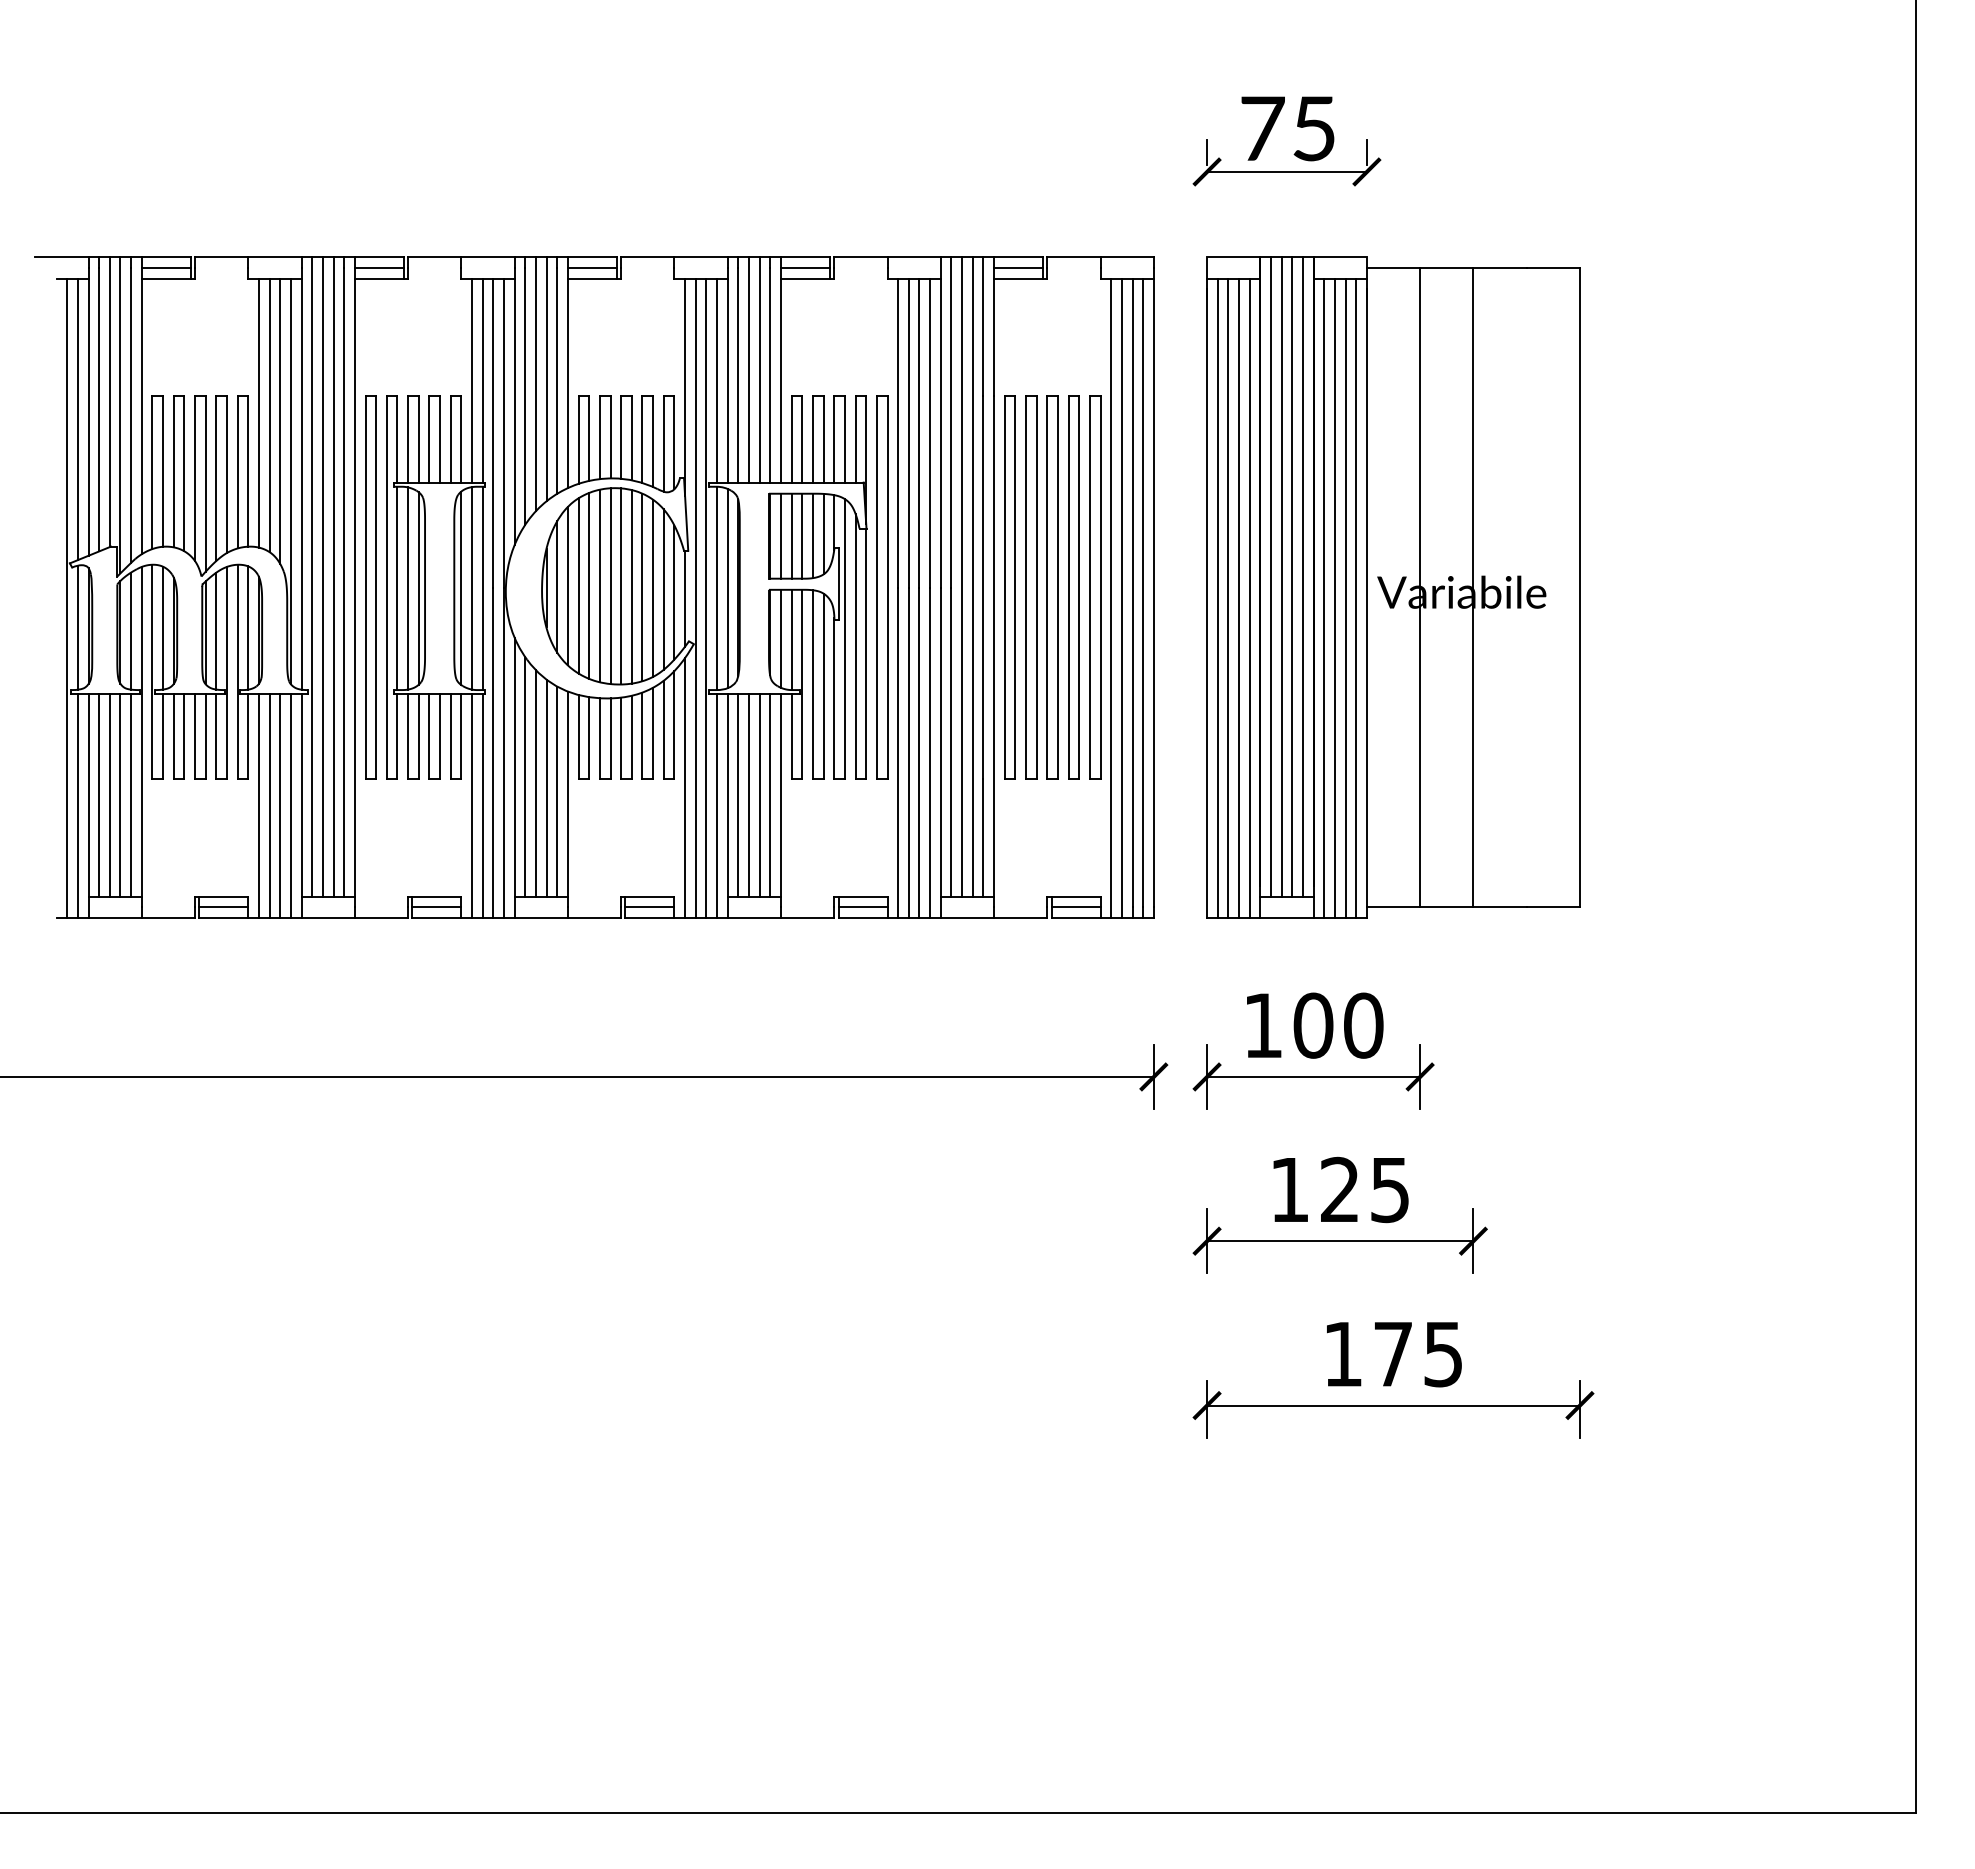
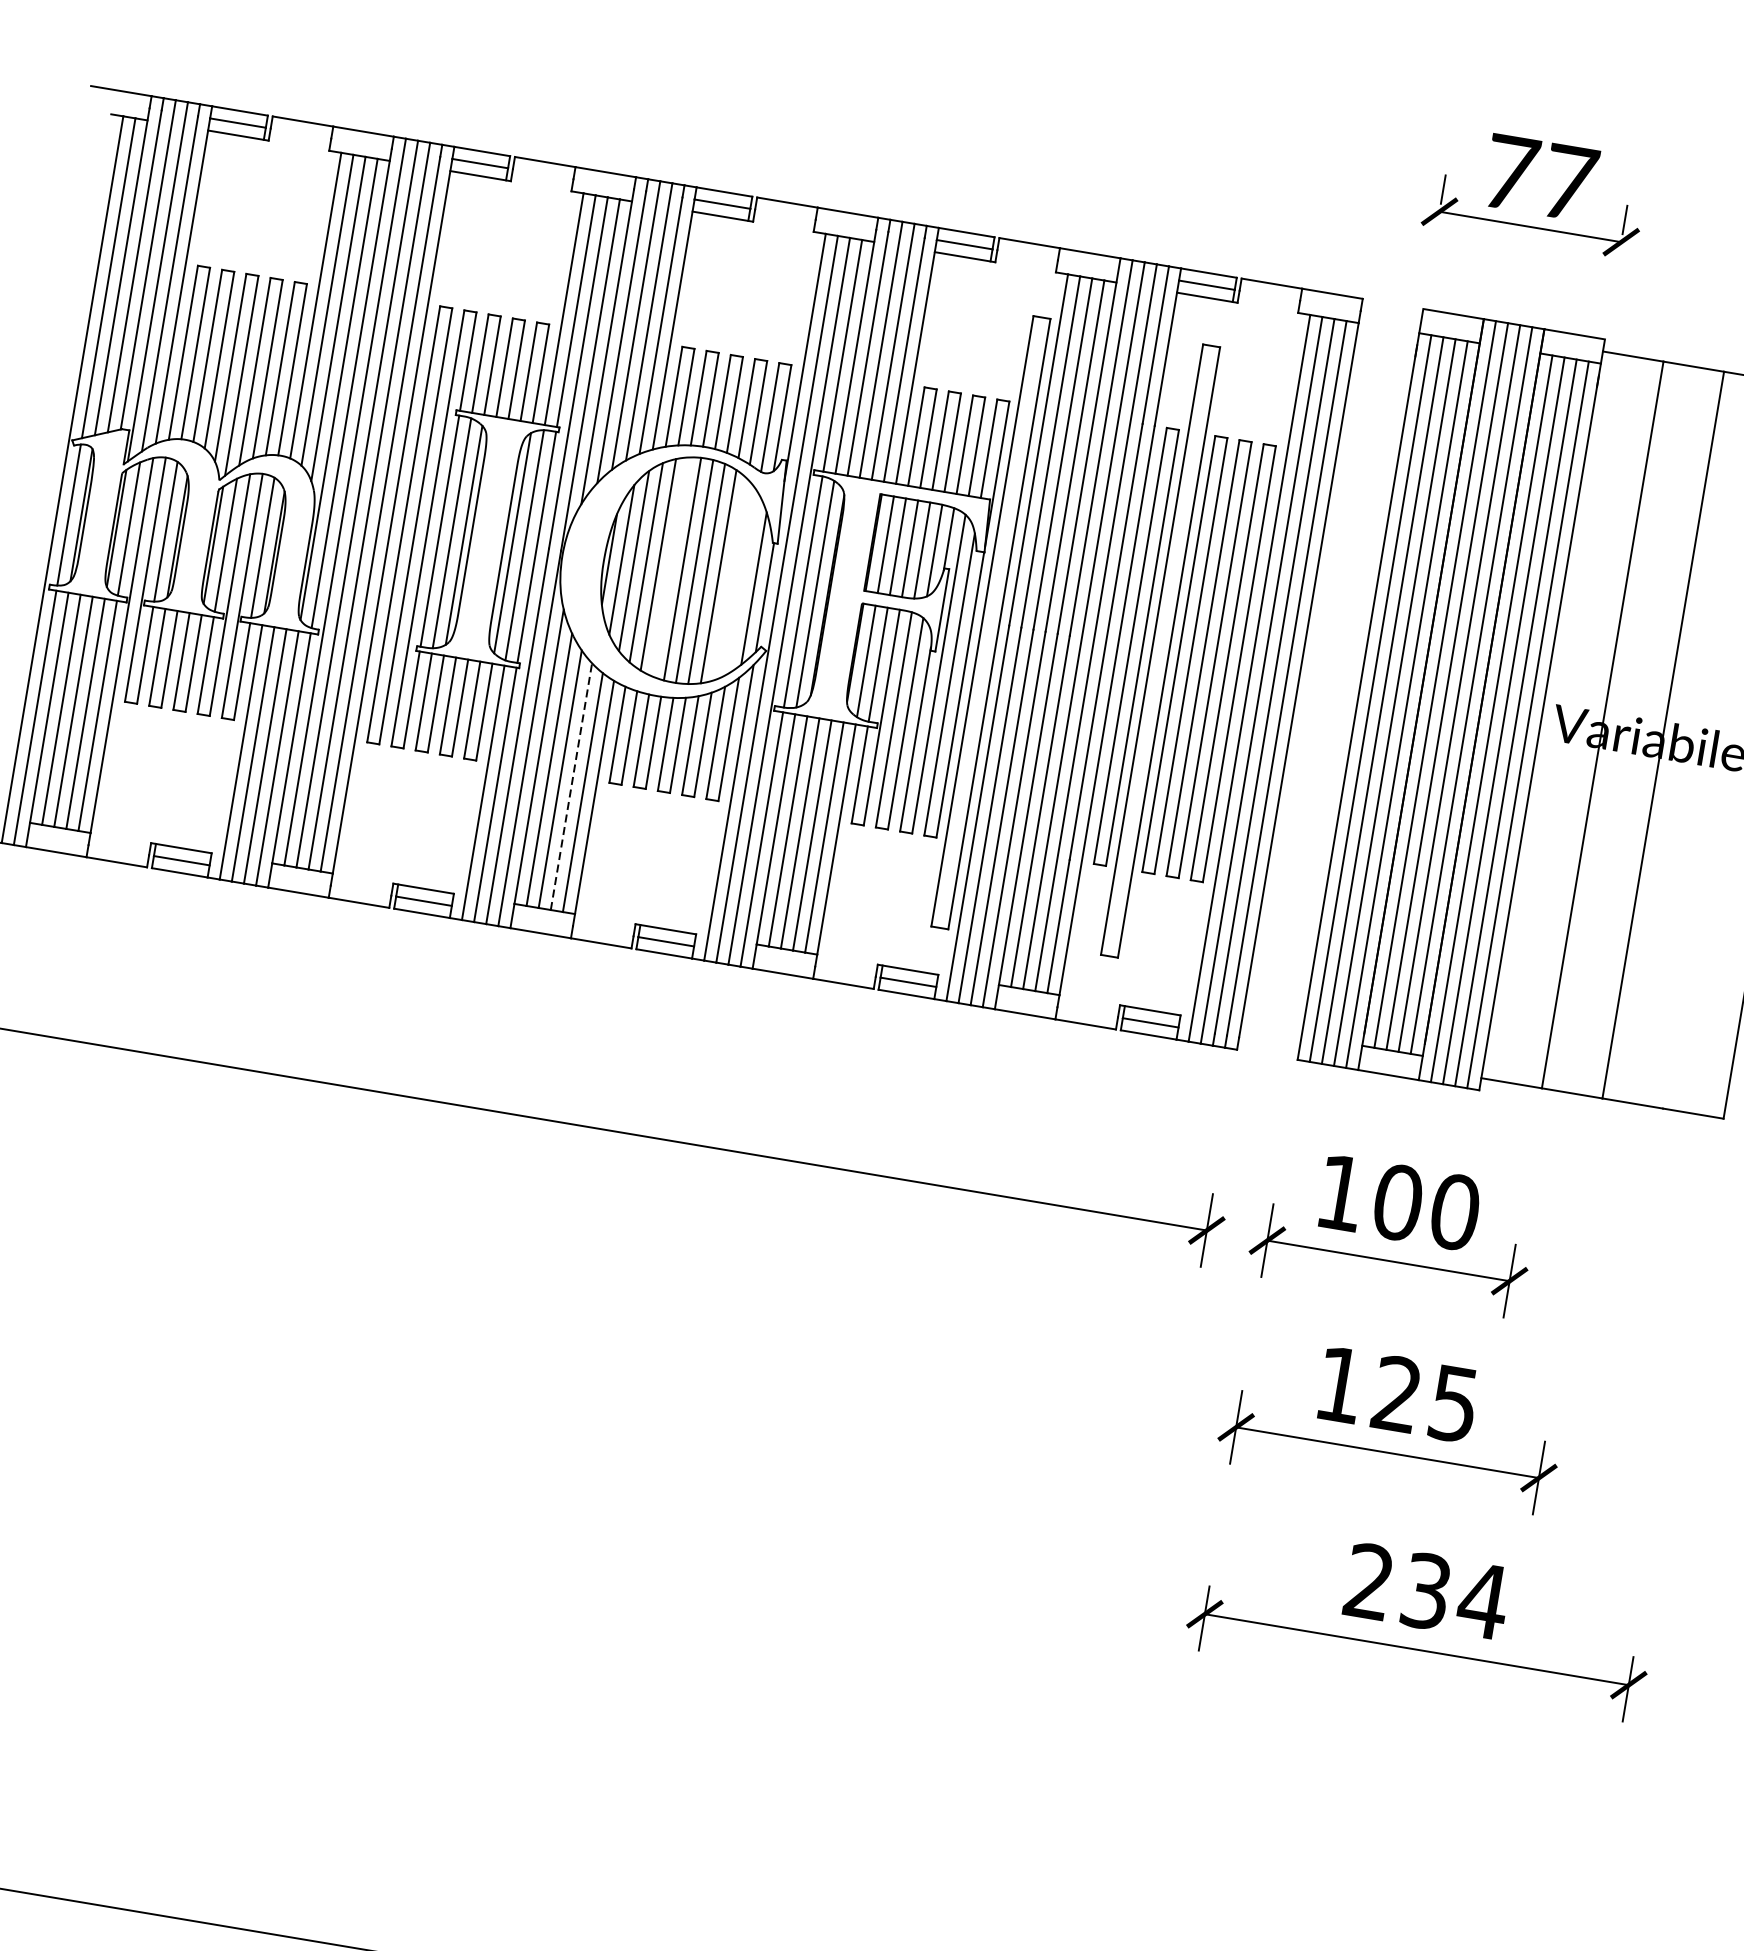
text: (1314, 128) -> (1569, 182), 75 -> 77
line: (599, 585) -> (670, 566), removed
line: (653, 587) -> (731, 578), removed
part: (882, 587) -> (991, 622), size x1.4
part: (1031, 587) -> (1160, 650), size x1.4
line: (663, 589) -> (742, 583), removed
line: (546, 788) -> (571, 787), solid -> dashed
text: (1394, 1354) -> (1427, 1591), 175 -> 234

